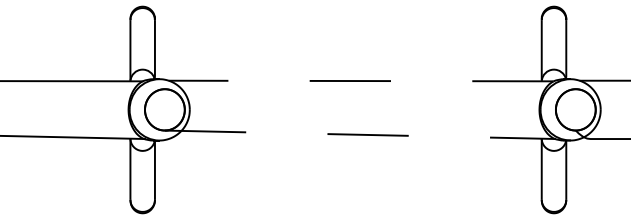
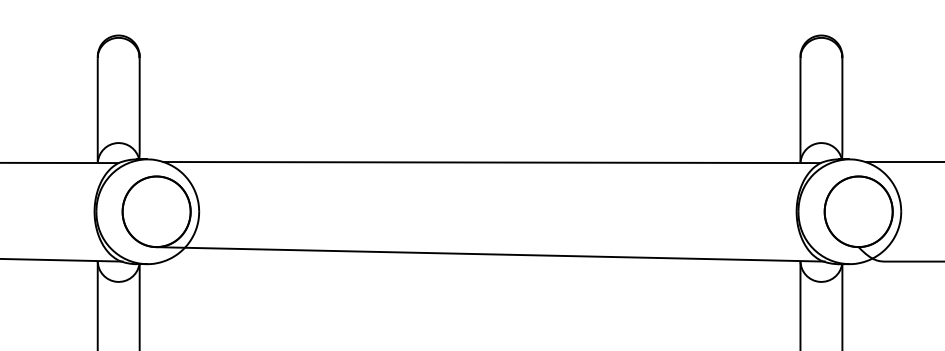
line: (360, 81) -> (490, 163), dashed -> solid
line: (360, 134) -> (490, 253), dashed -> solid

